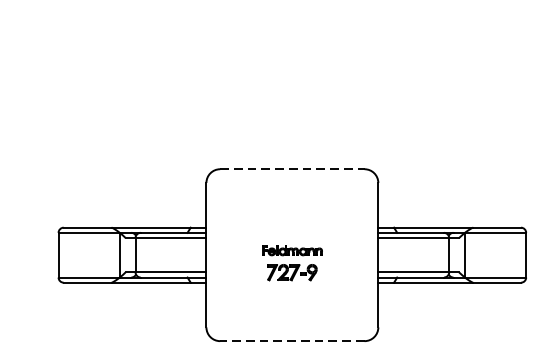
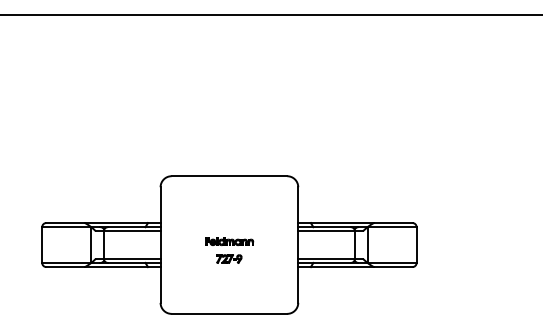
line: (292, 169) -> (229, 176), dashed -> solid
part: (292, 271) -> (229, 258), size x0.62
line: (292, 340) -> (229, 313), dashed -> solid

